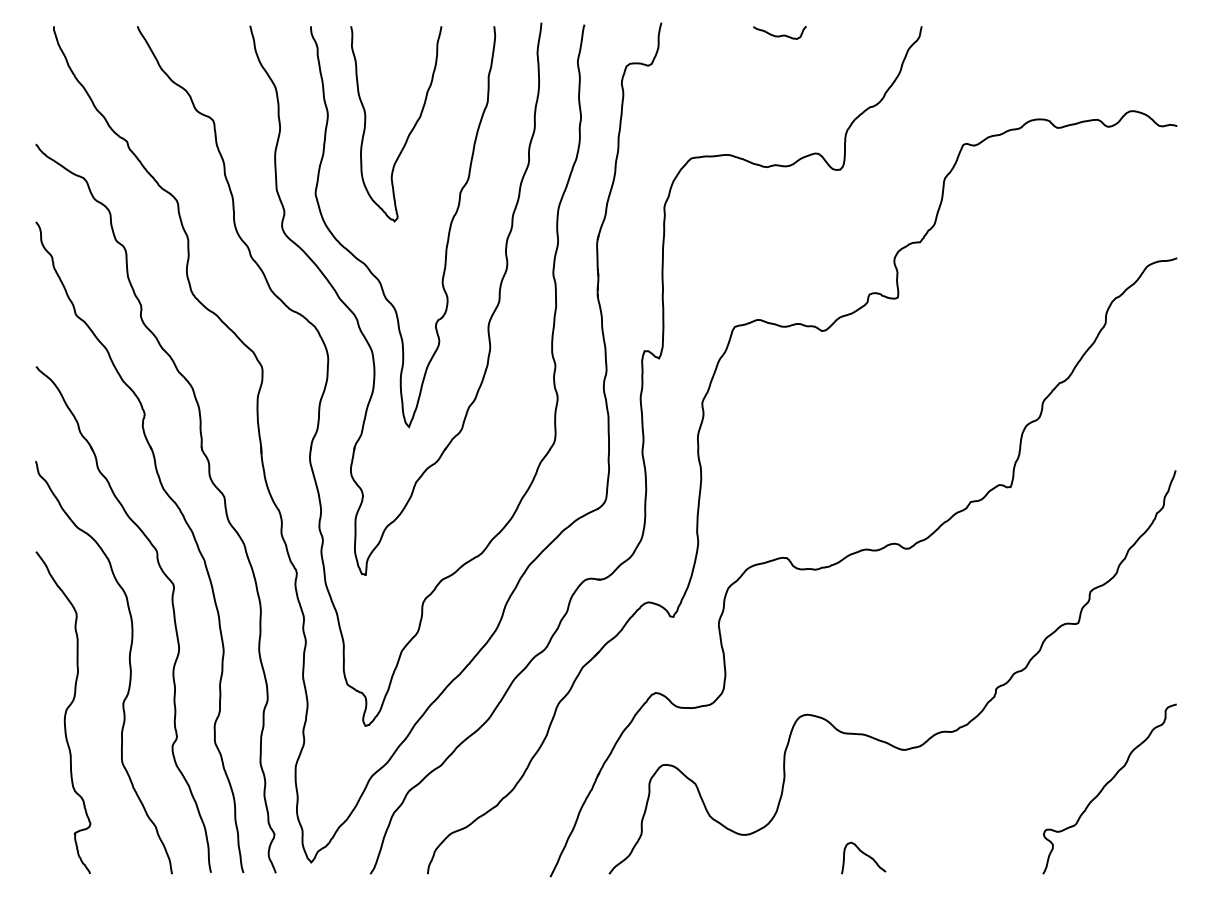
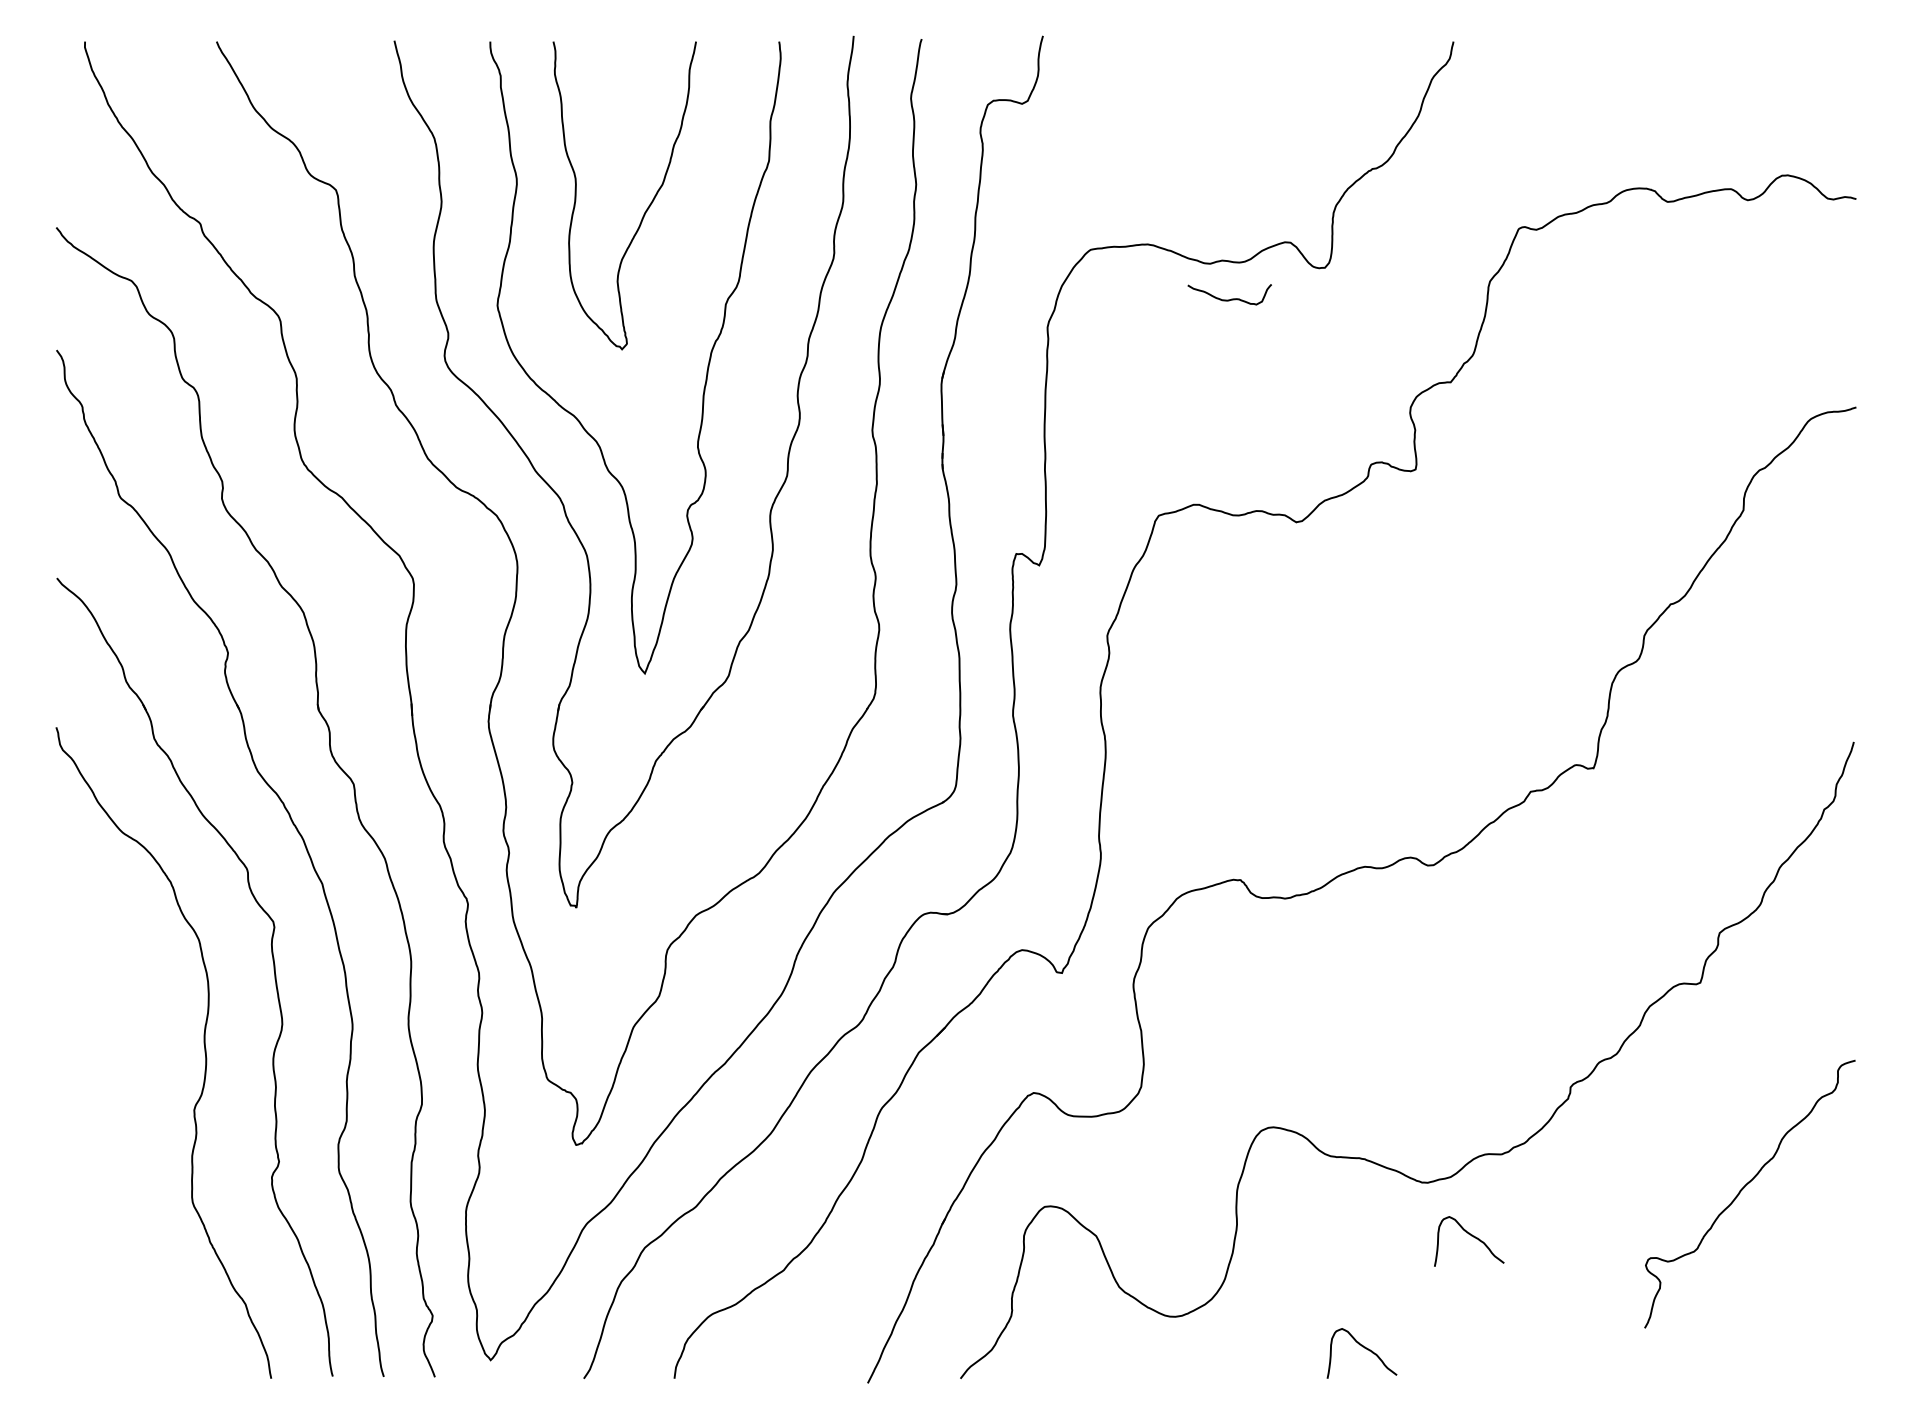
curve: (779, 35) -> (1229, 298), moved
curve: (64, 713) -> (101, 1125), removed
curve: (933, 784) -> (1471, 1237), added
curve: (1106, 785) -> (1744, 1188), moved

